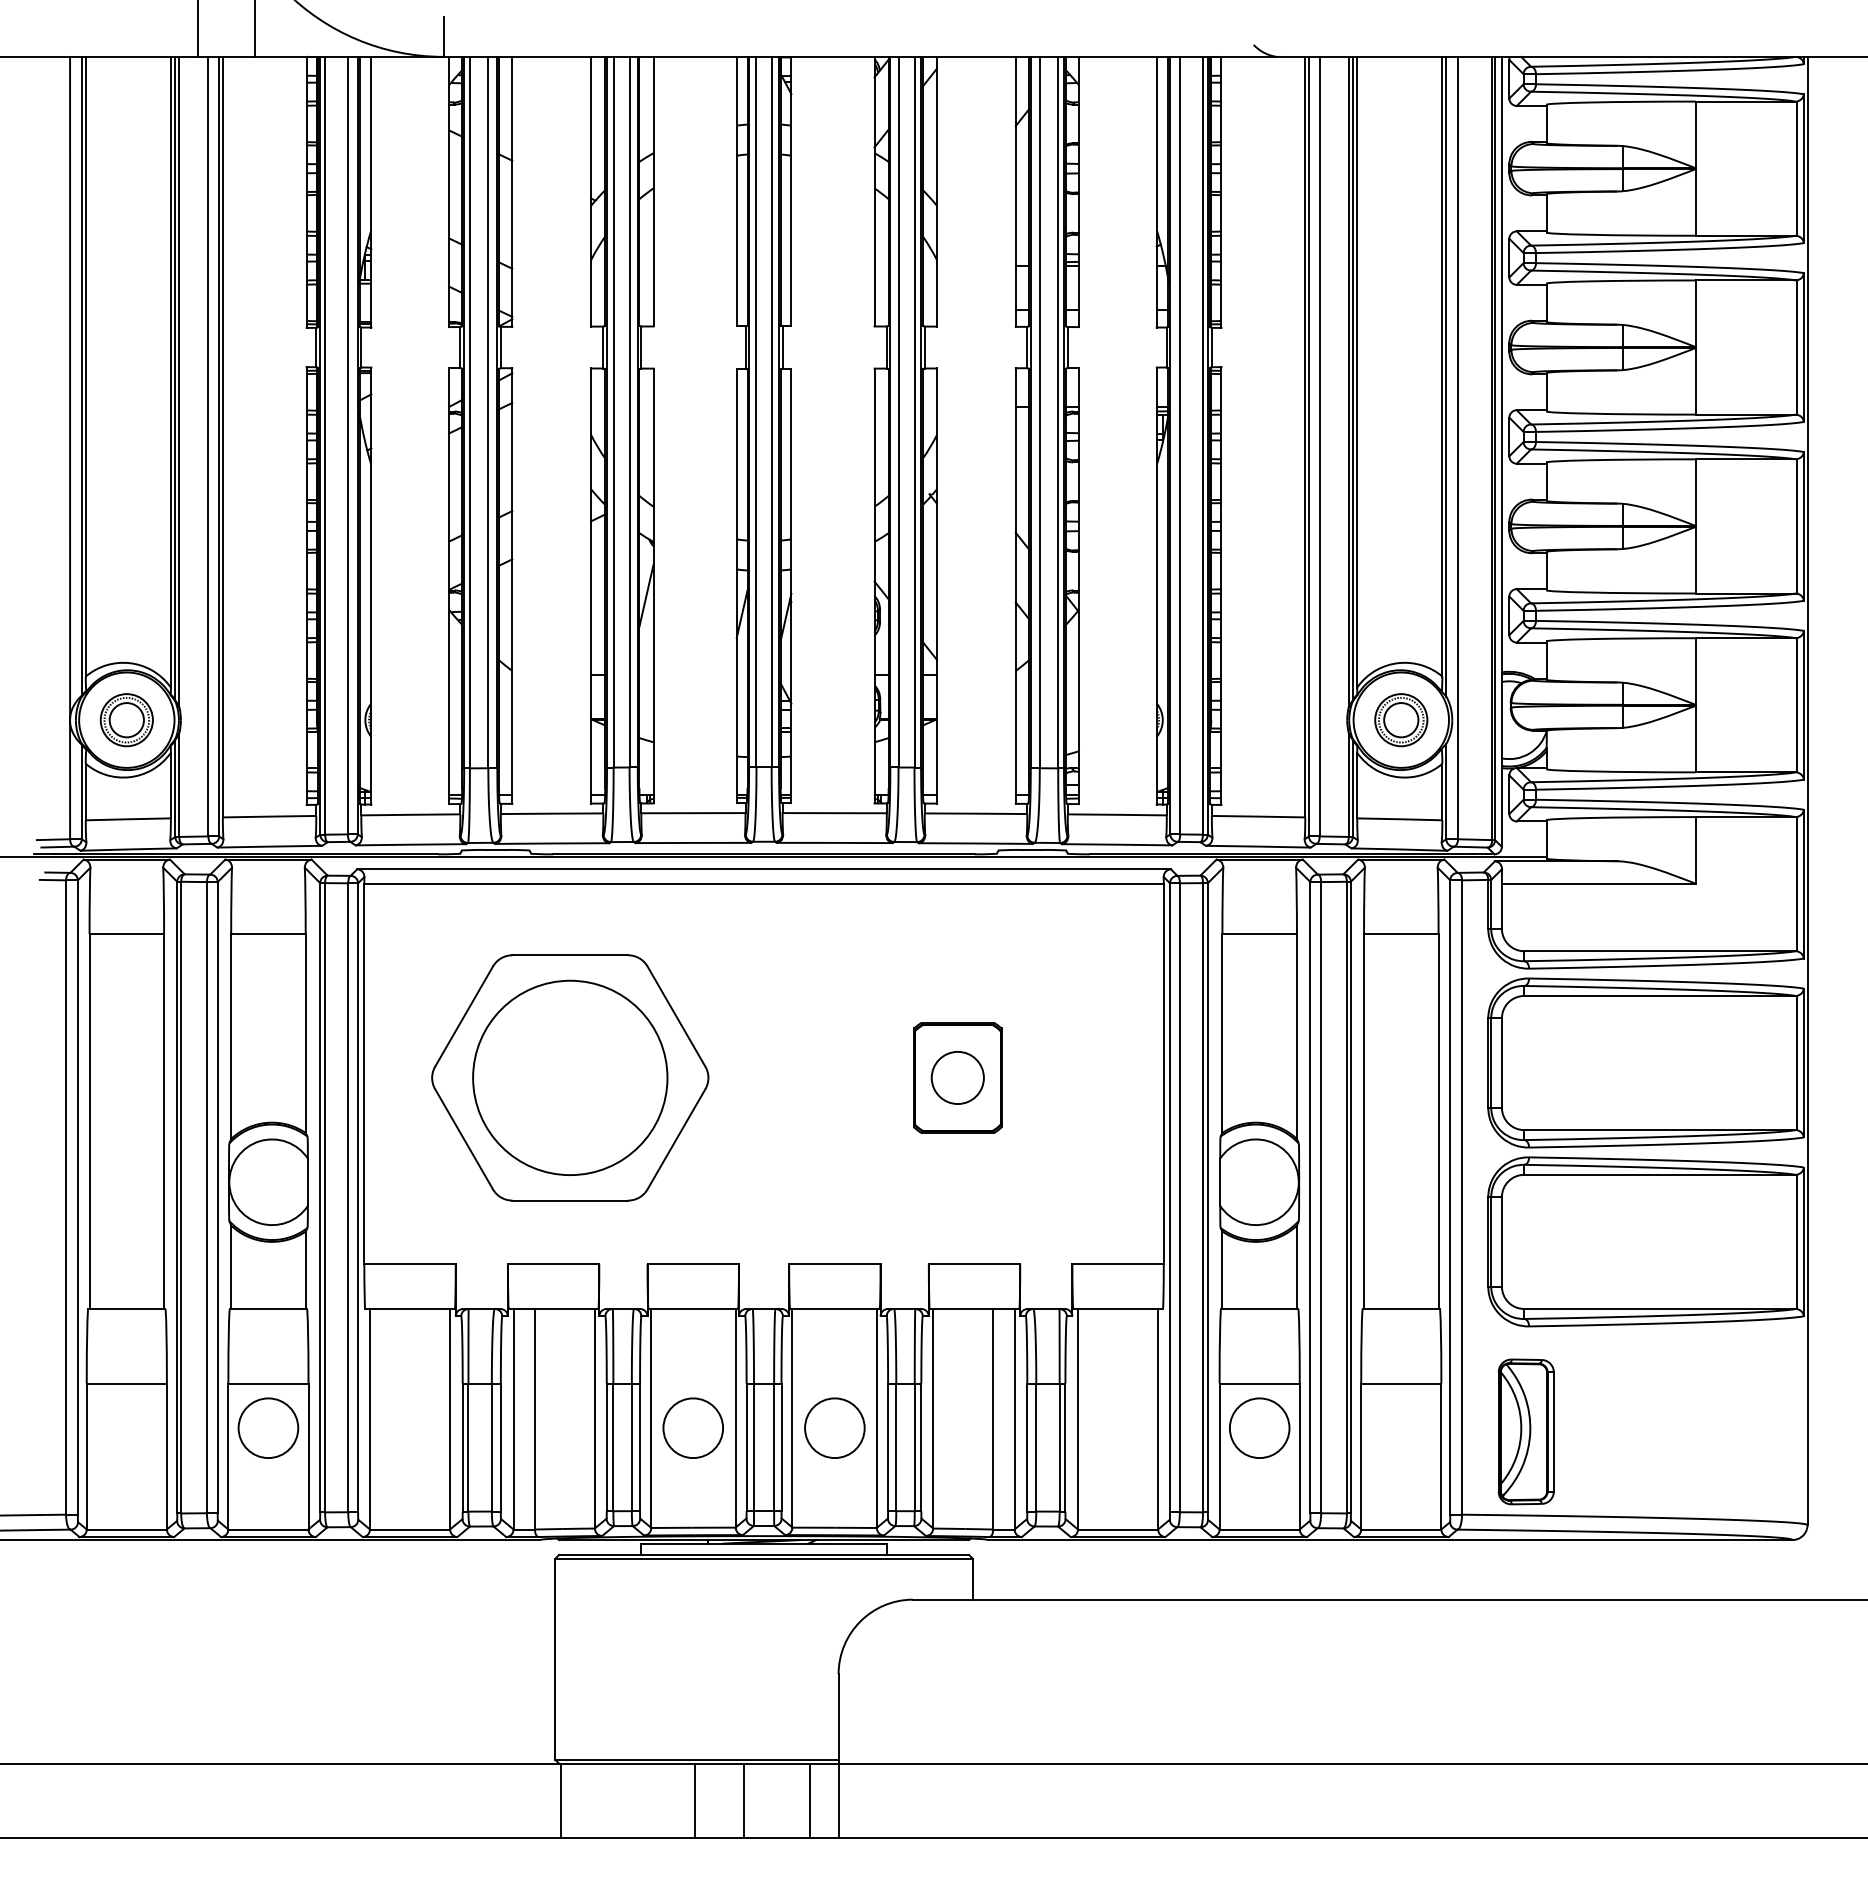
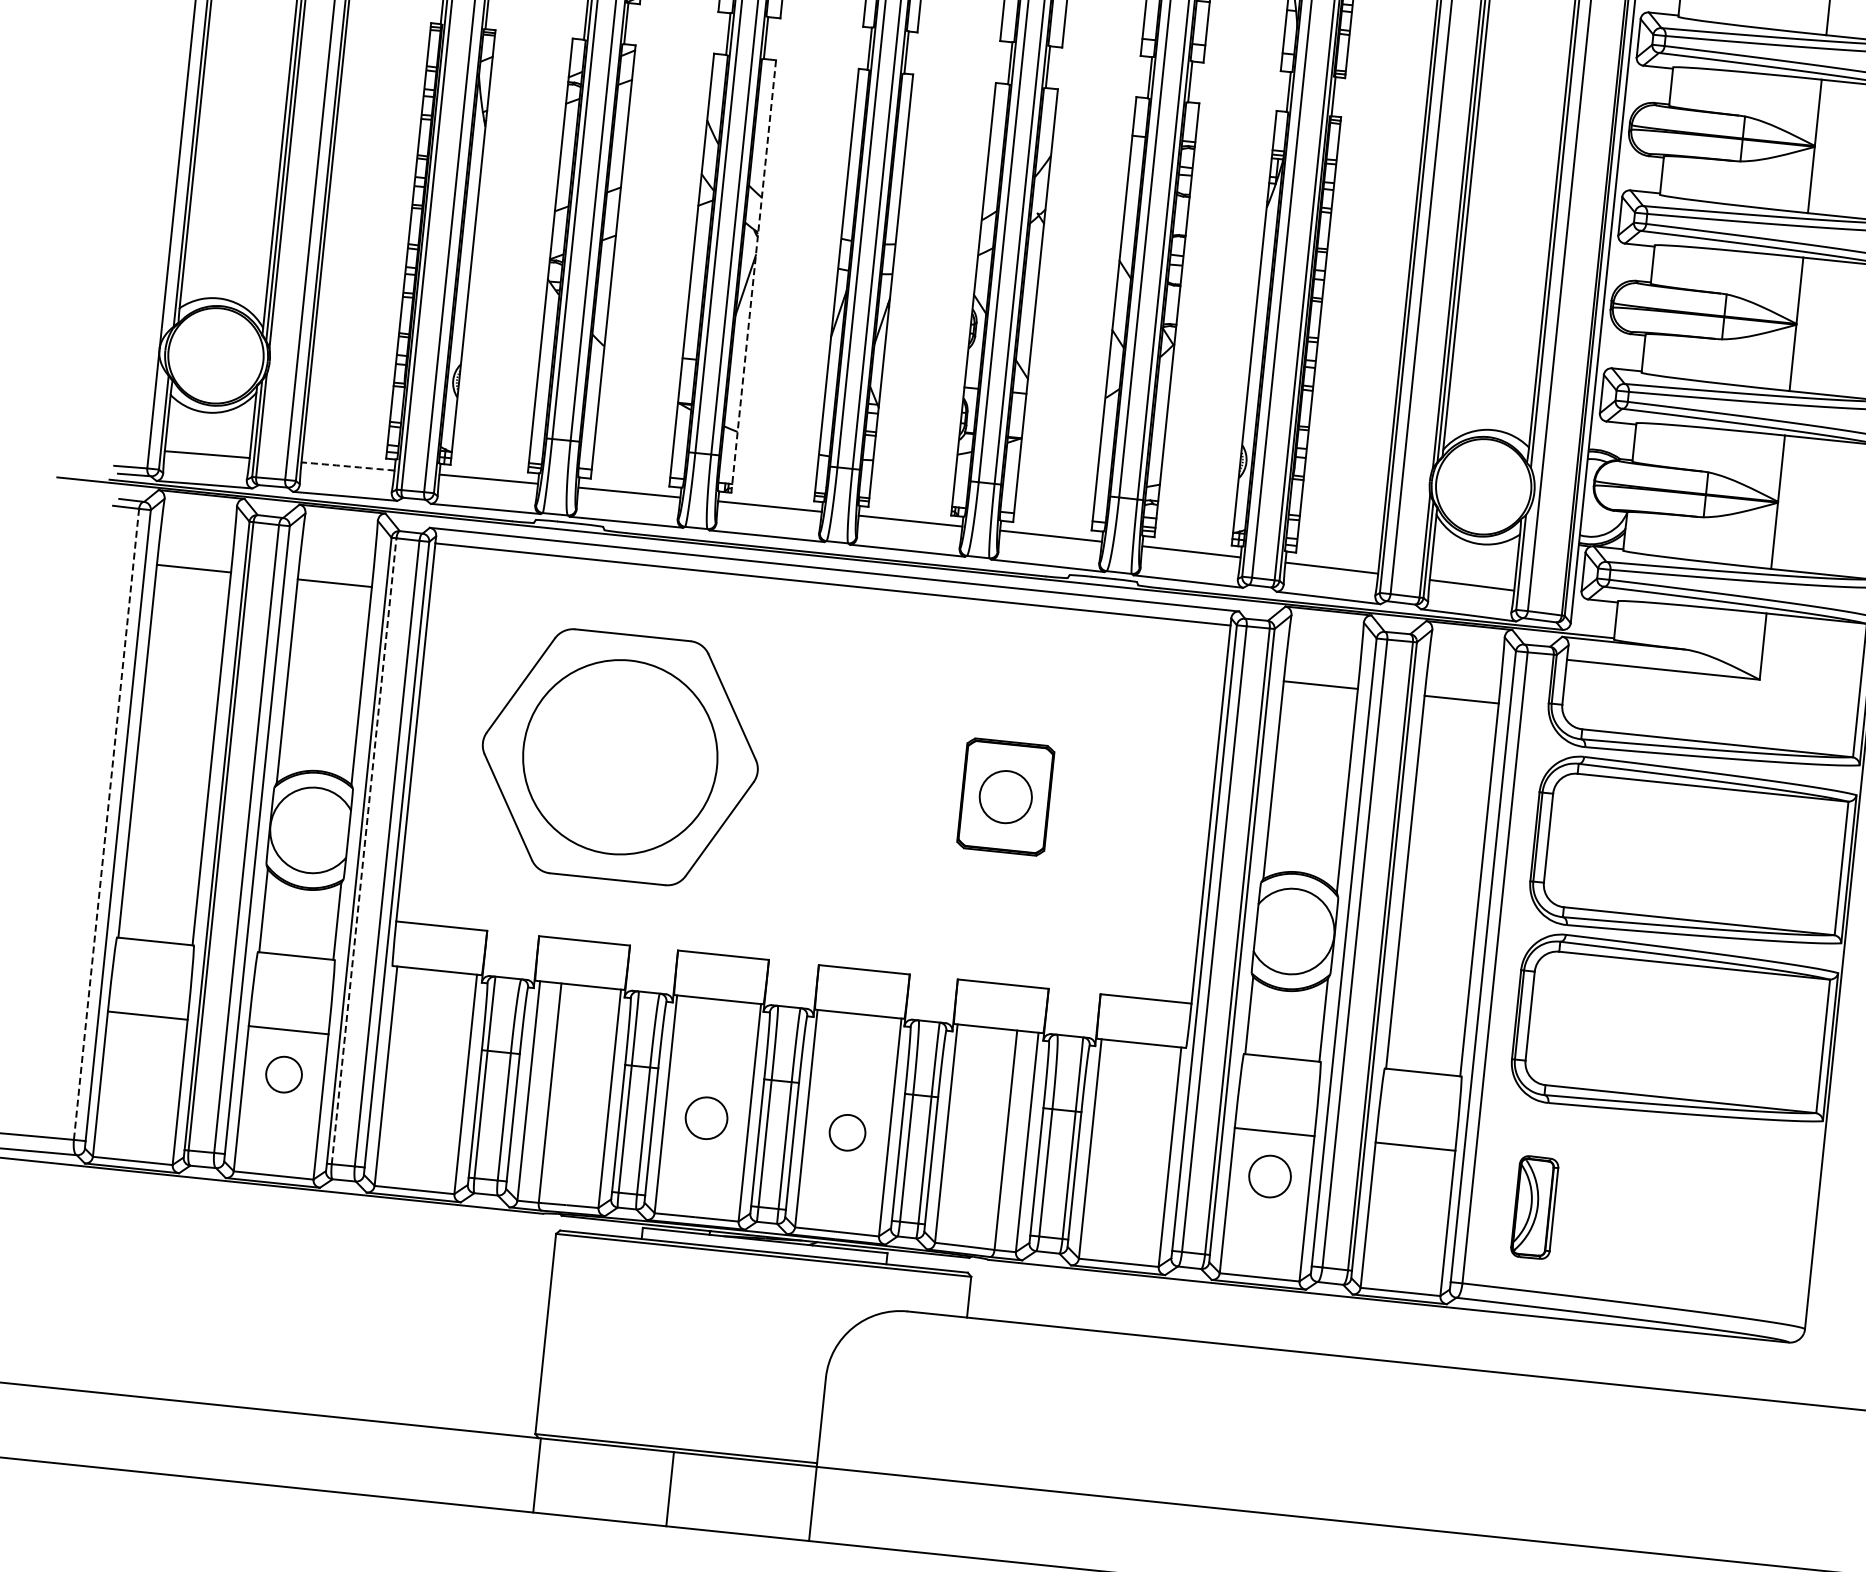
line: (653, 586) -> (753, 276), solid -> dashed
part: (126, 720) -> (215, 356), removed
part: (1401, 720) -> (1483, 487), removed
arc: (269, 816) -> (348, 466), solid -> dashed
line: (325, 1197) -> (364, 851), solid -> dashed
line: (66, 1198) -> (106, 825), solid -> dashed
circle: (692, 1427) -> (705, 1117), size x0.7
circle: (834, 1427) -> (847, 1132), size x0.6
circle: (268, 1428) -> (284, 1074), size x0.6
circle: (1259, 1428) -> (1269, 1176), size x0.7
part: (1525, 1431) -> (1534, 1207), size x0.7
line: (743, 1800) -> (718, 1493), removed
line: (810, 1800) -> (784, 1500), removed

